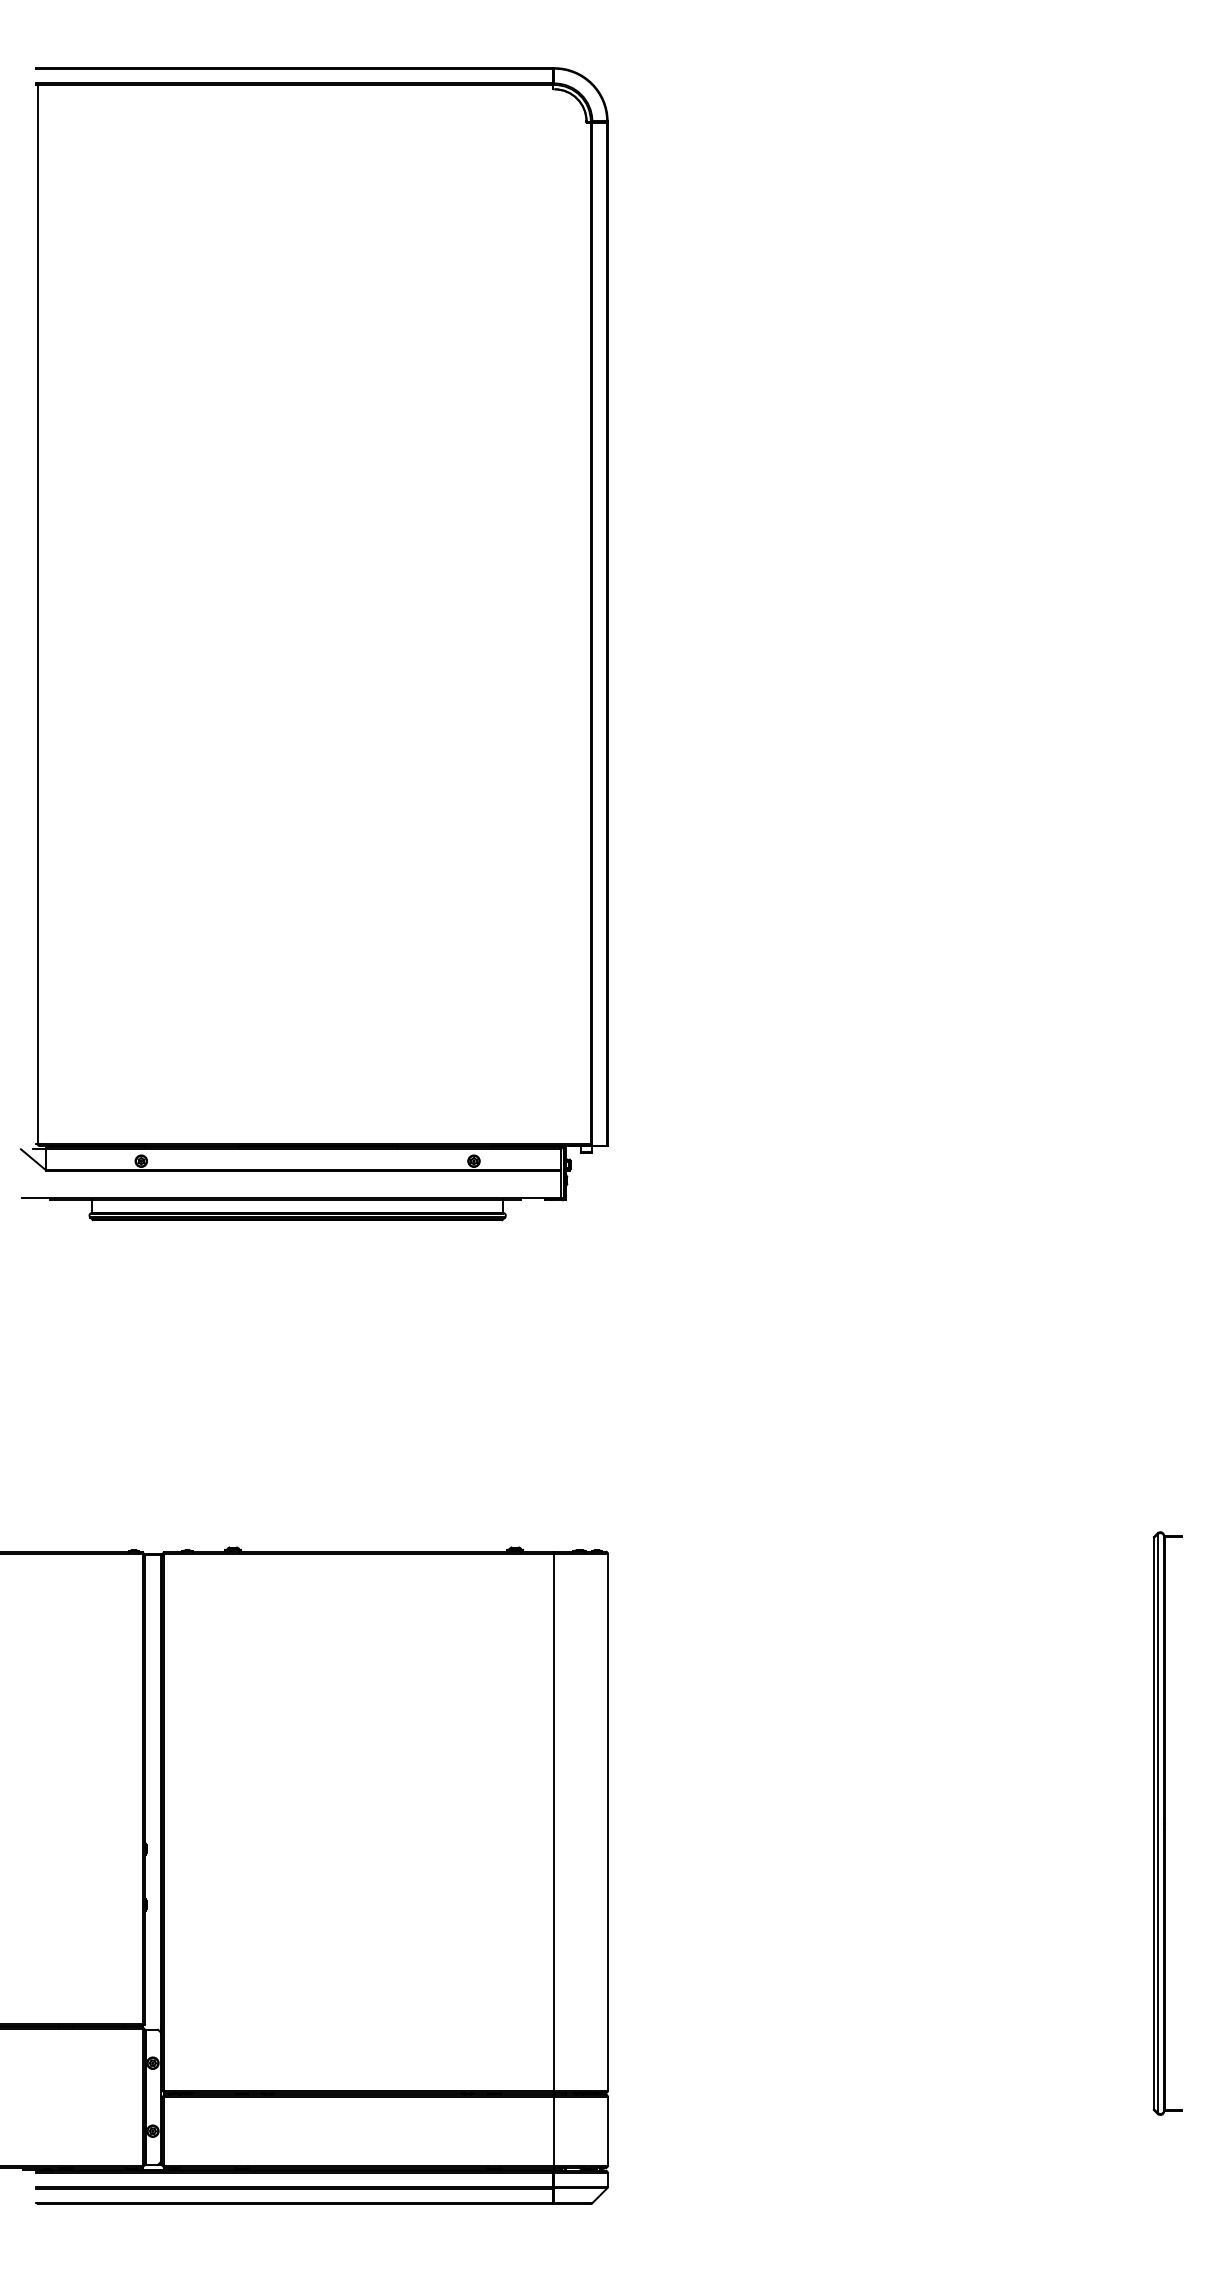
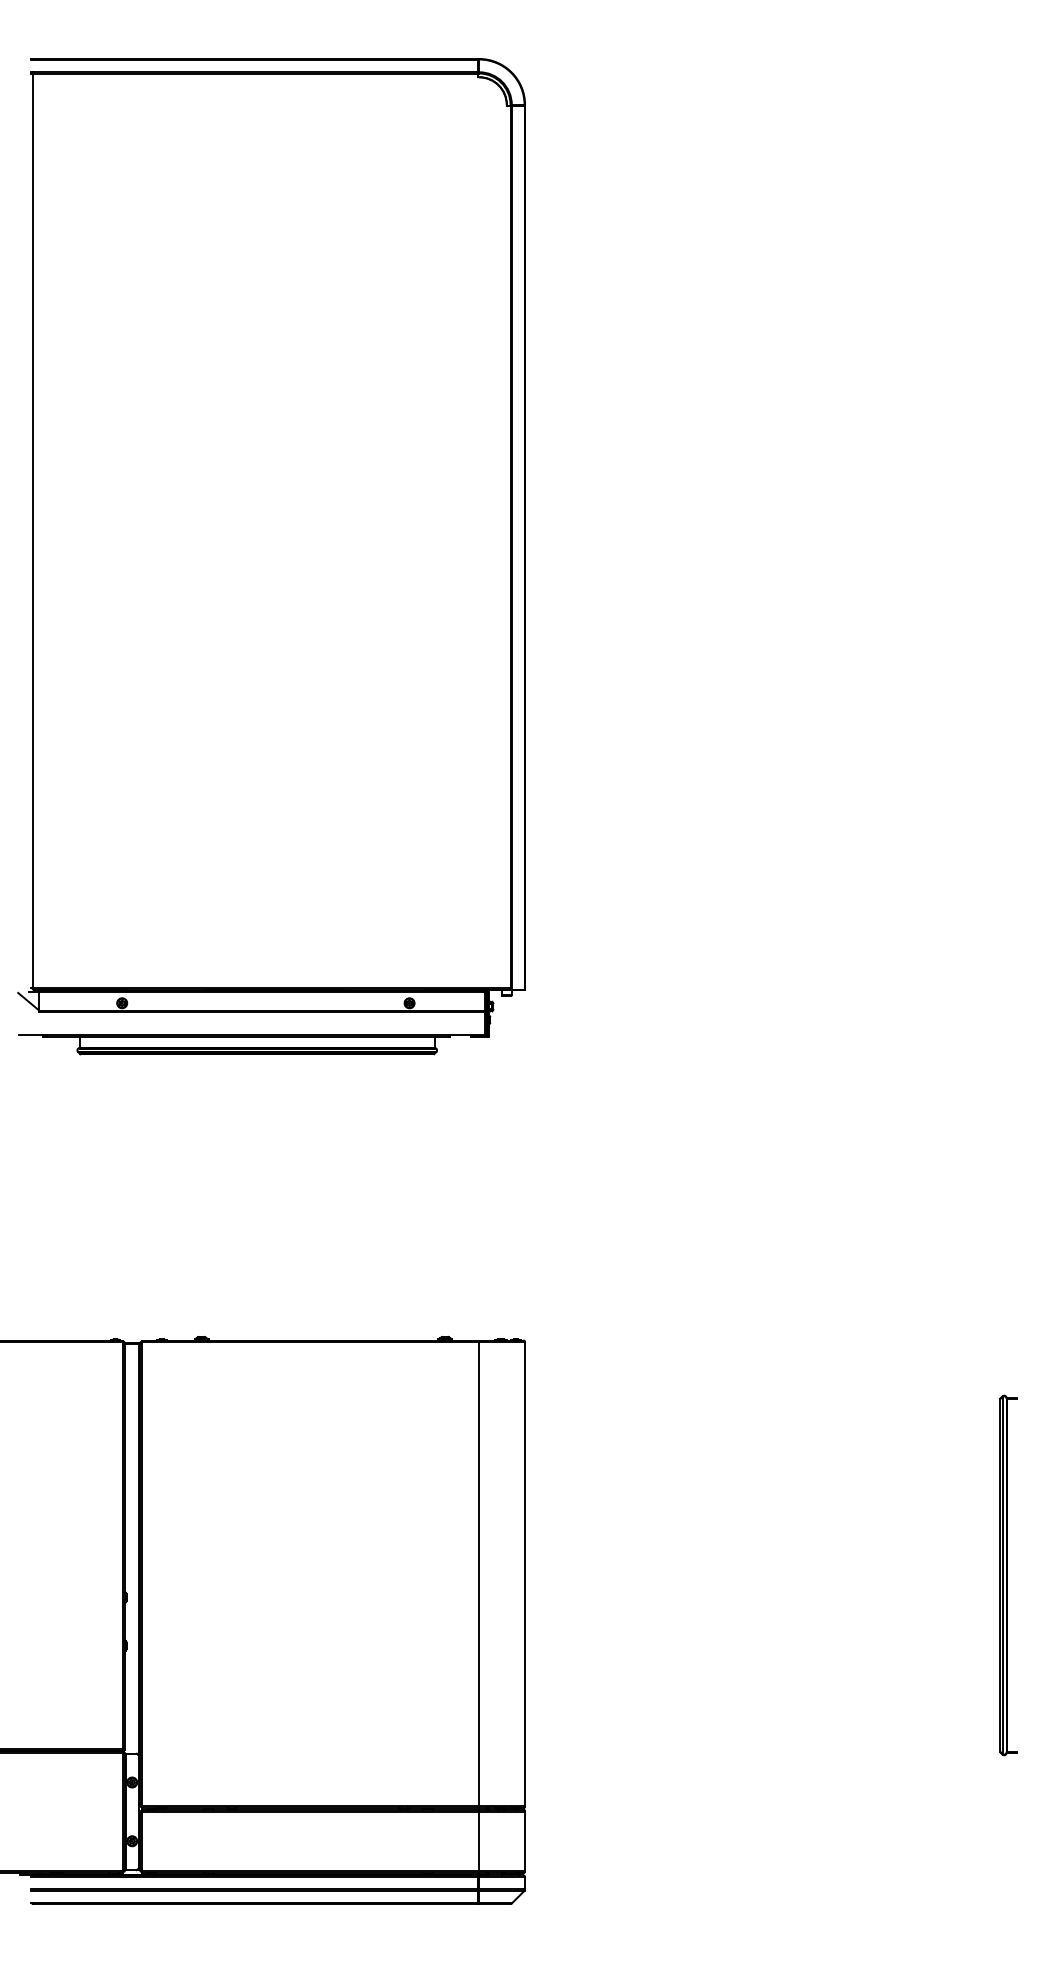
part: (1166, 1823) -> (1007, 1575), size x0.71

